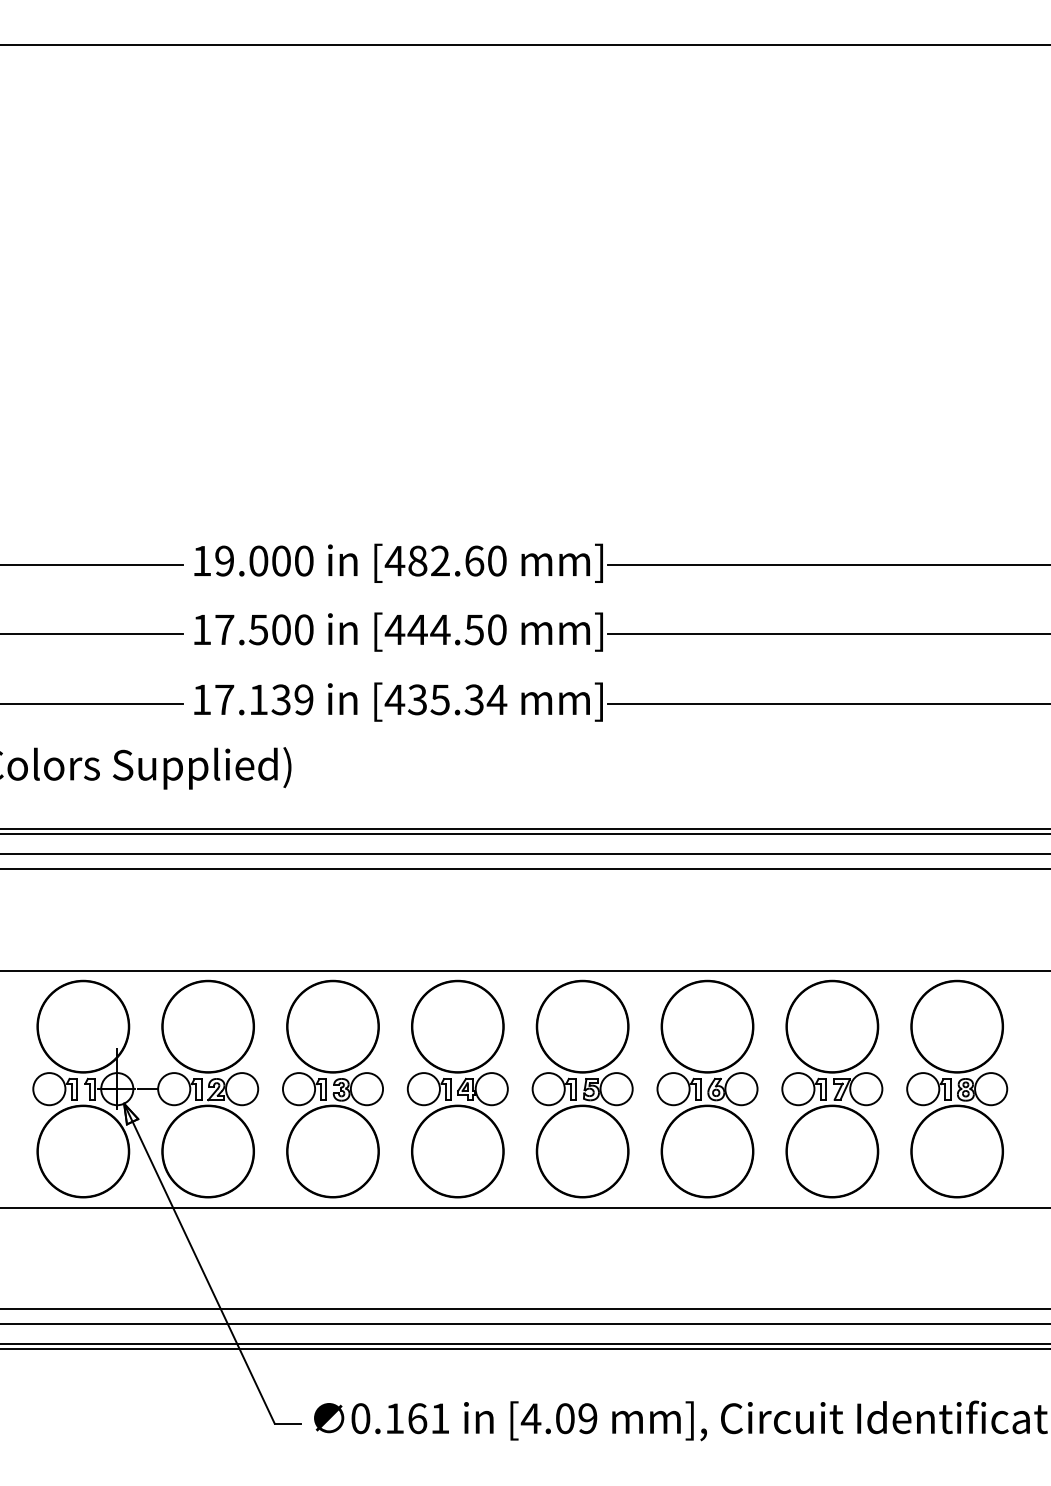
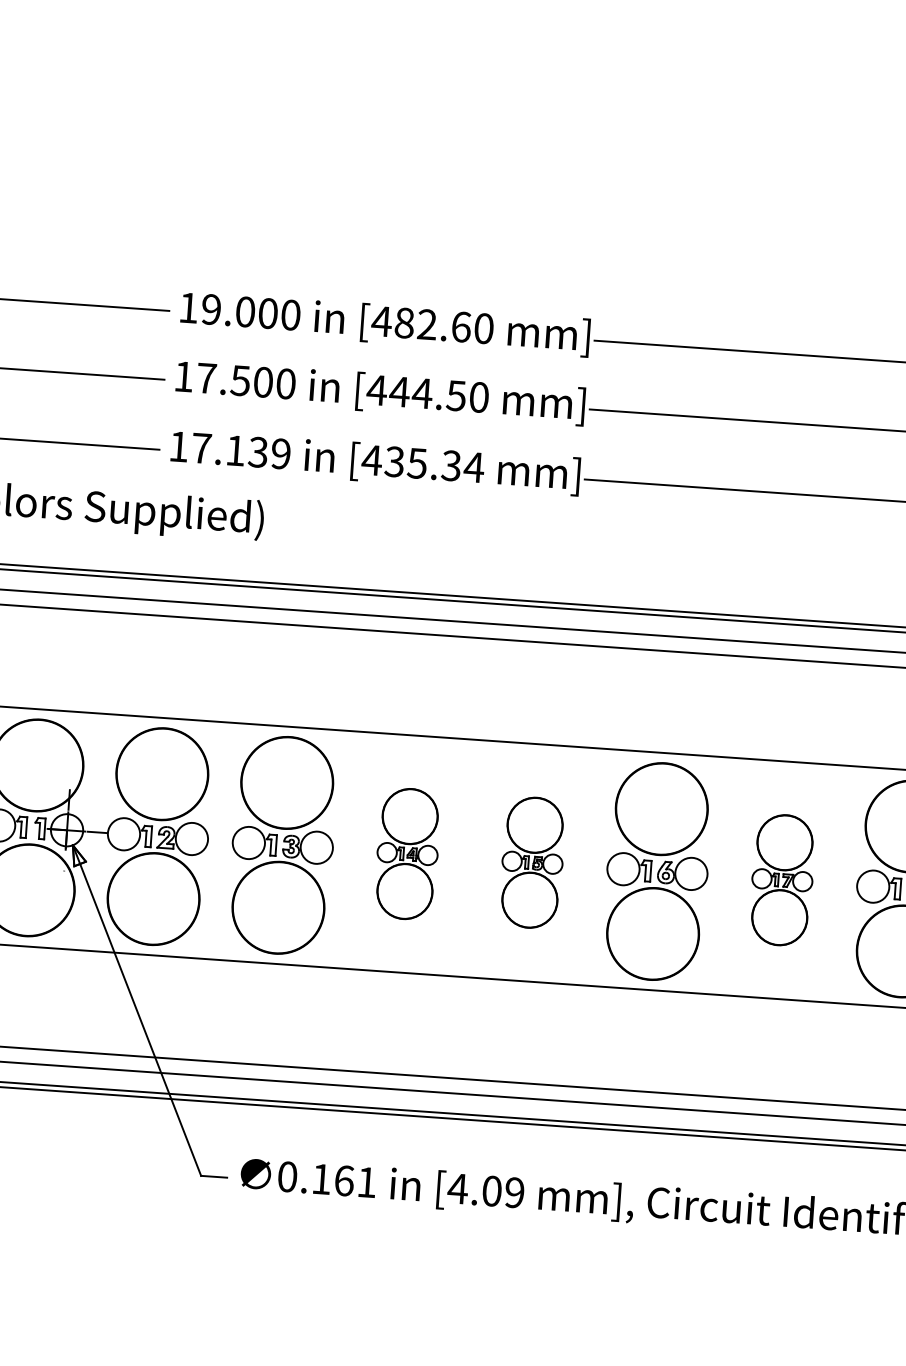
part: (457, 1088) -> (407, 853), size x0.6
part: (582, 1088) -> (532, 862), size x0.6
part: (832, 1088) -> (782, 879), size x0.6

